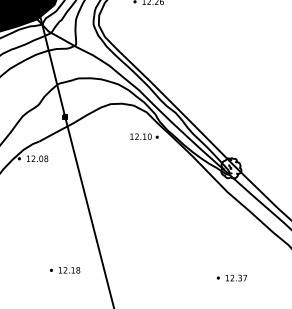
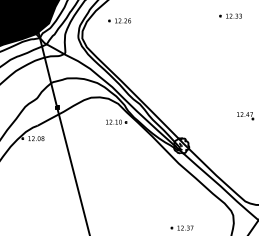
part: (64, 269) -> (56, 221), removed

